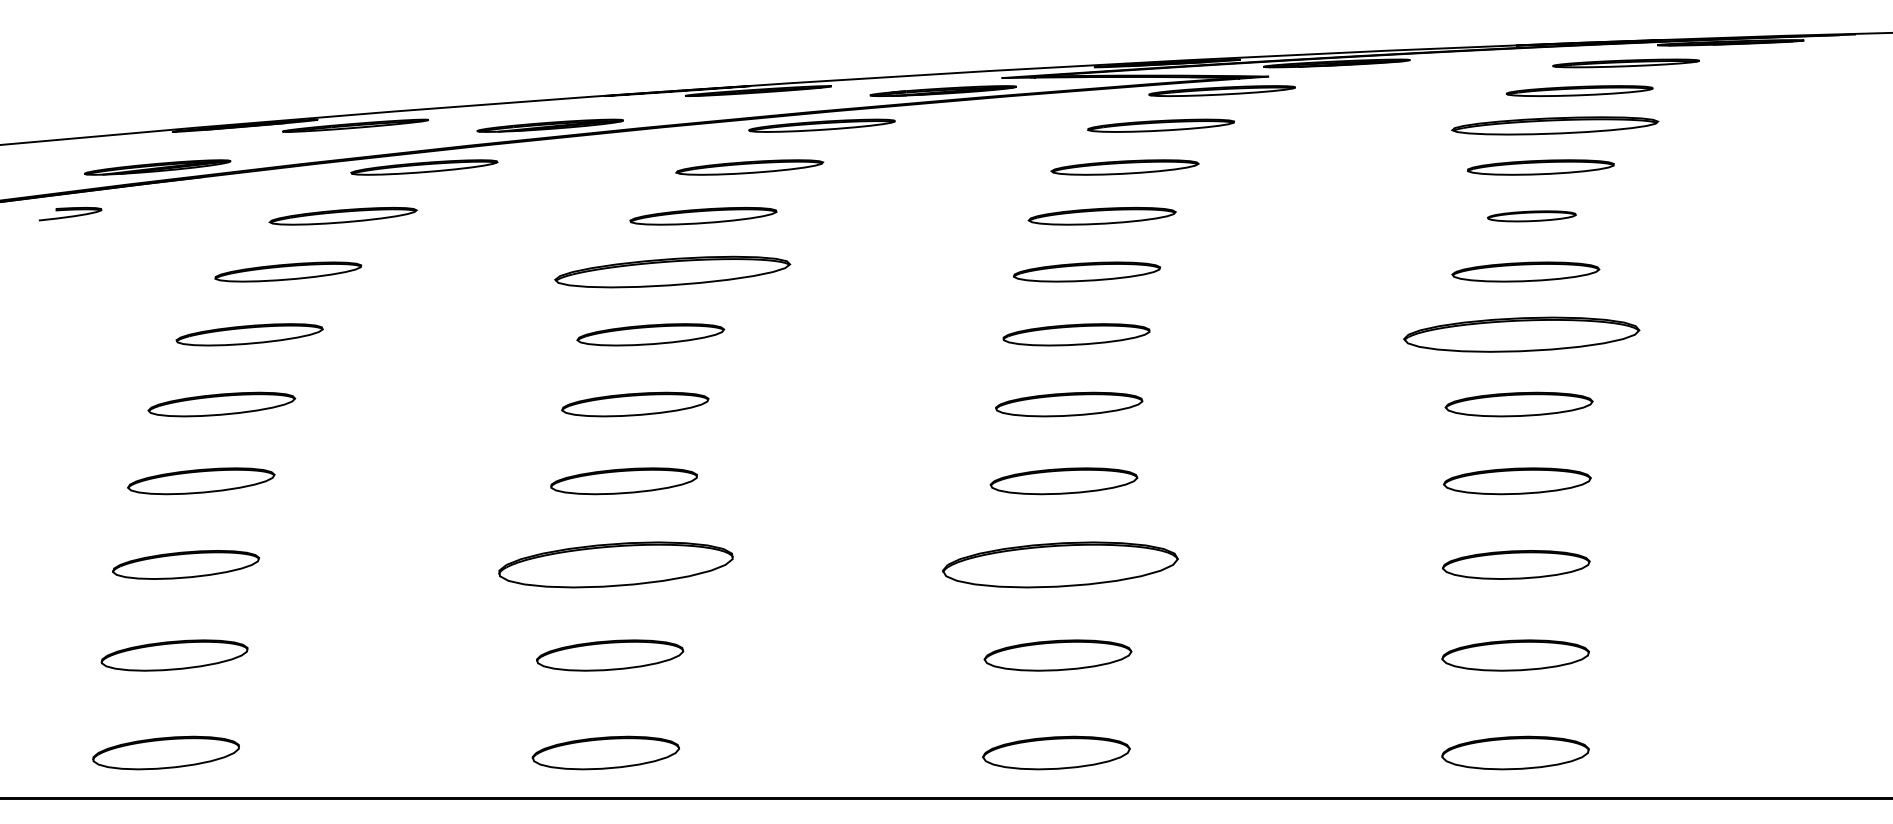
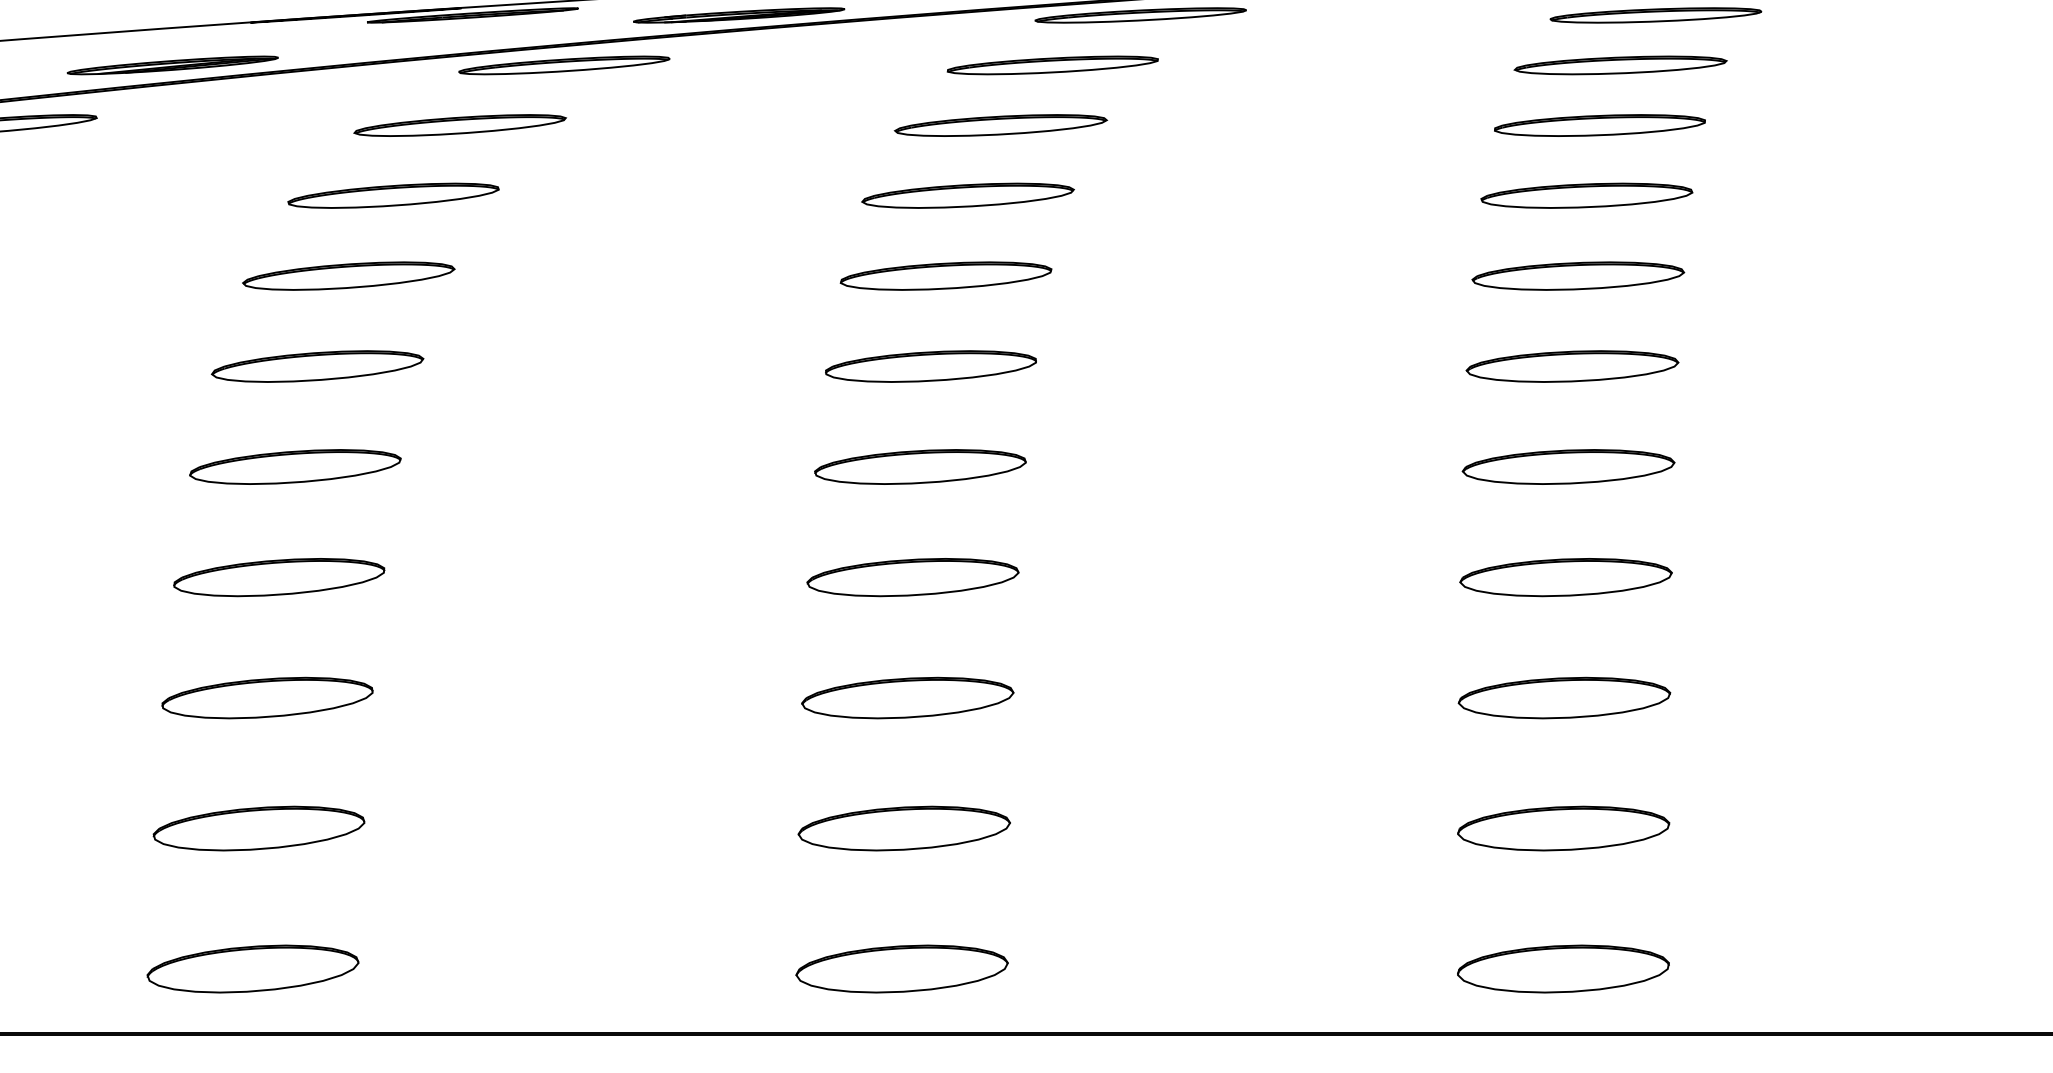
part: (1555, 125) -> (1621, 65), size x0.71
part: (1531, 216) -> (1586, 196), size x1.67
part: (671, 271) -> (347, 275), size x0.62
part: (1521, 334) -> (1572, 366), size x0.62
part: (615, 564) -> (266, 697), size x0.62
part: (1060, 564) -> (907, 697), size x0.62

